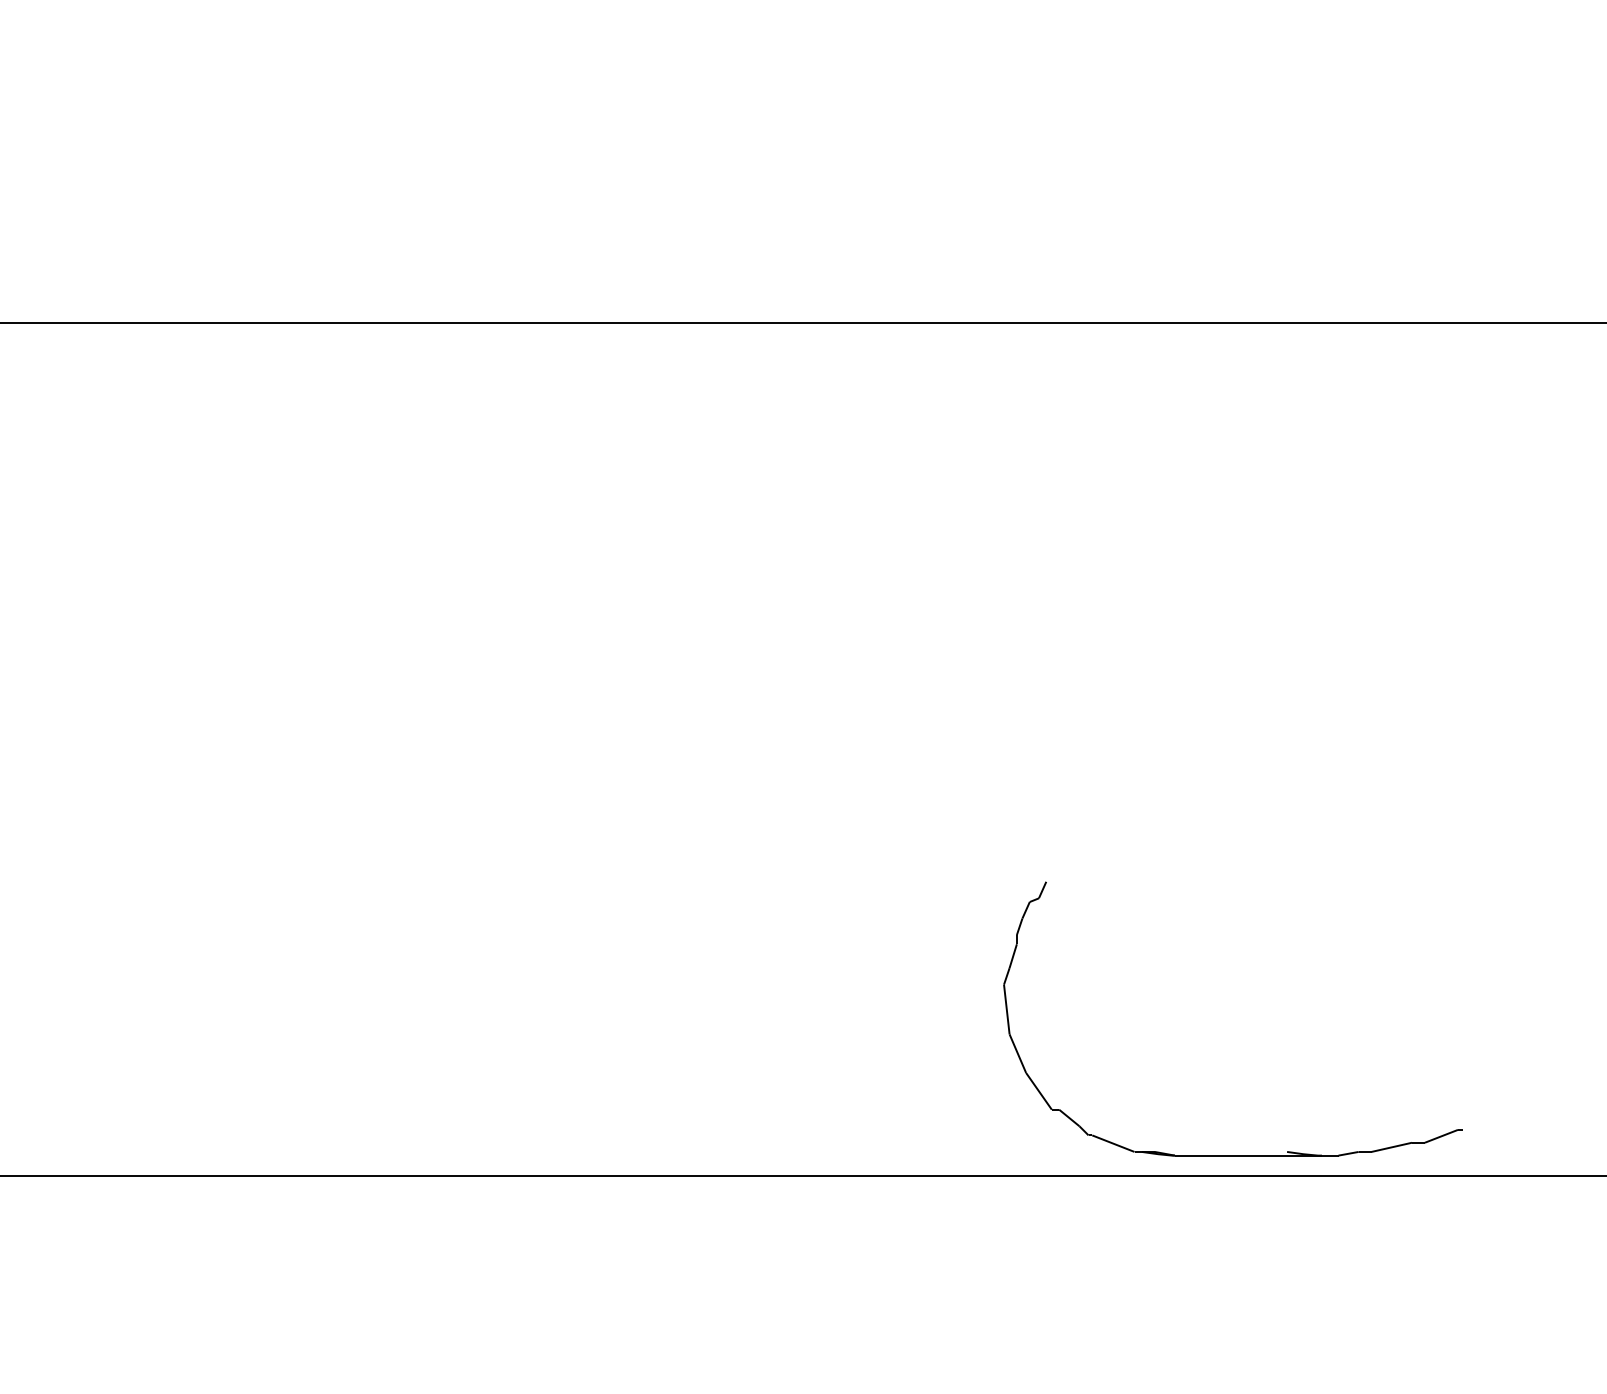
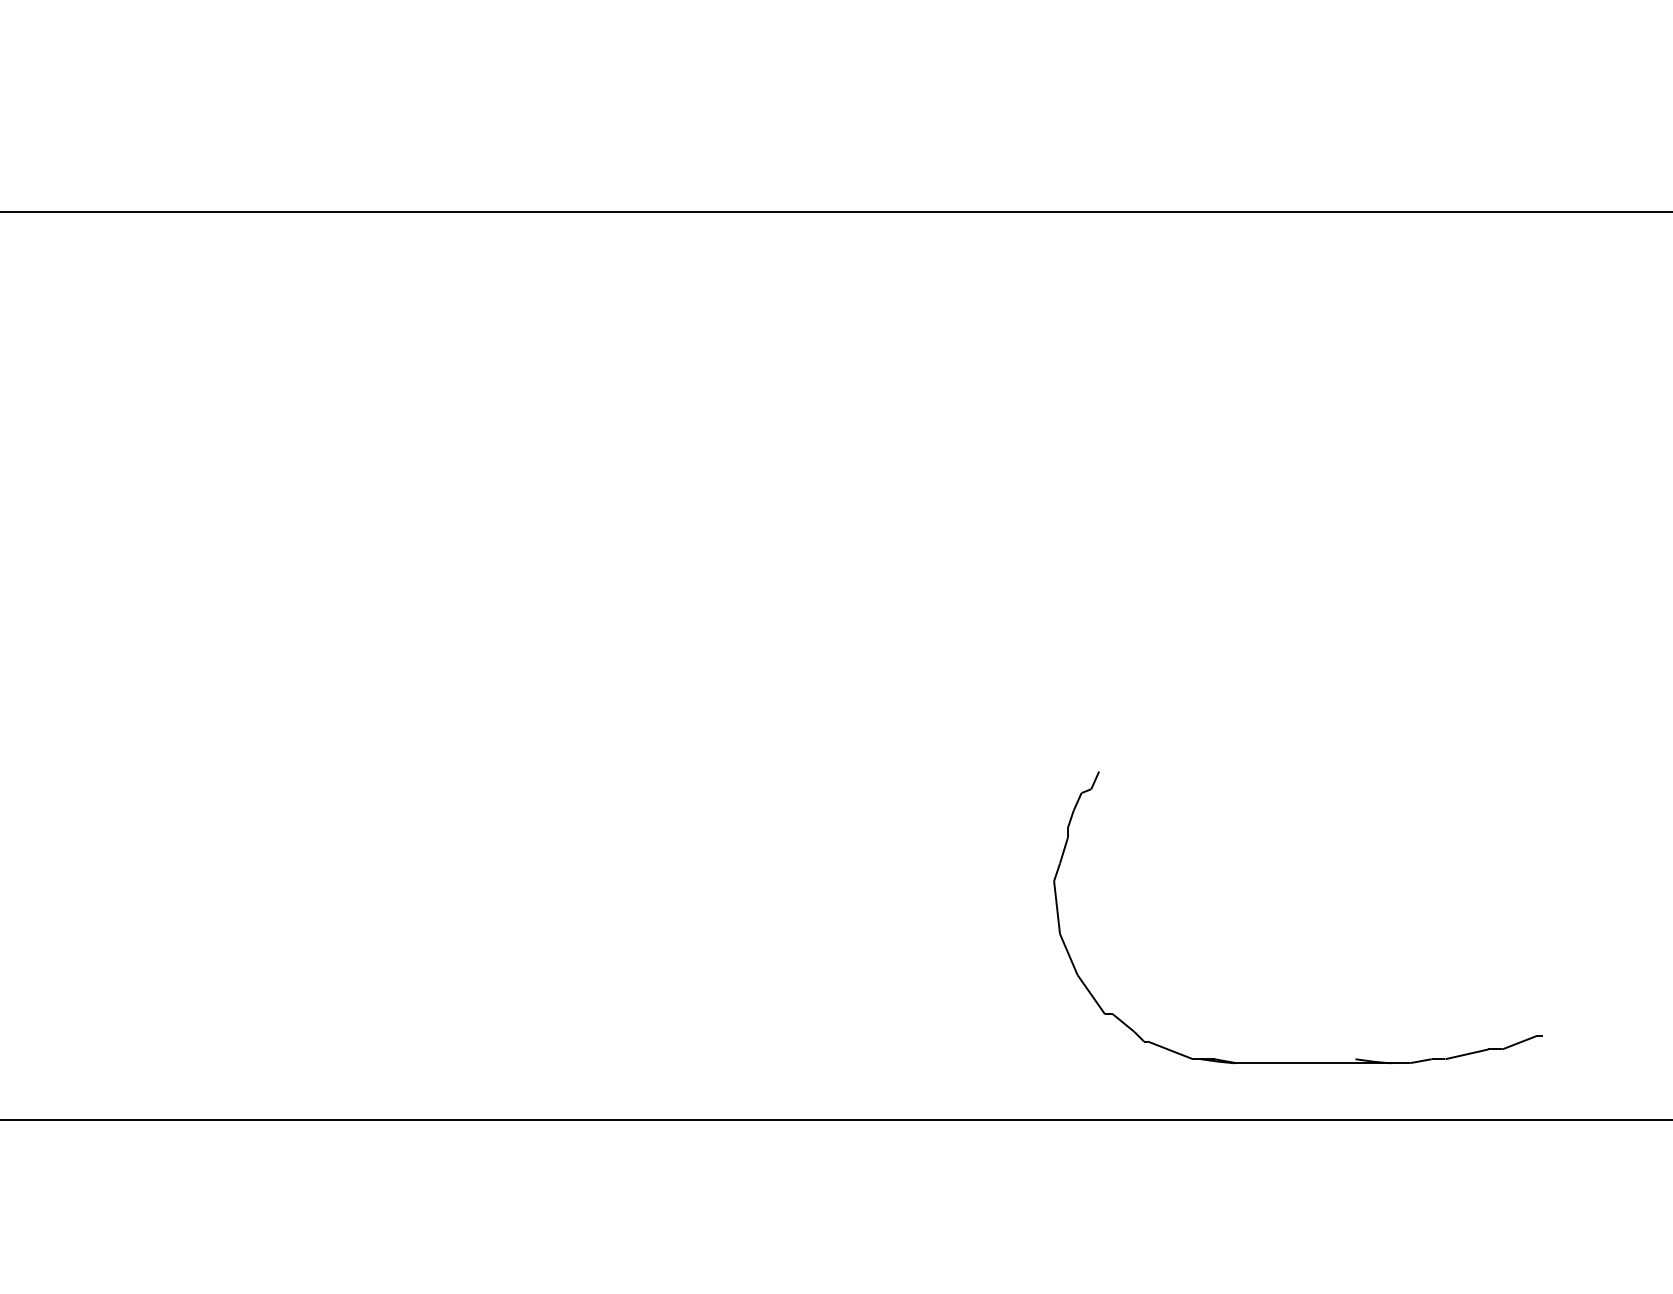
part: (1232, 1155) -> (1297, 1063), moved

